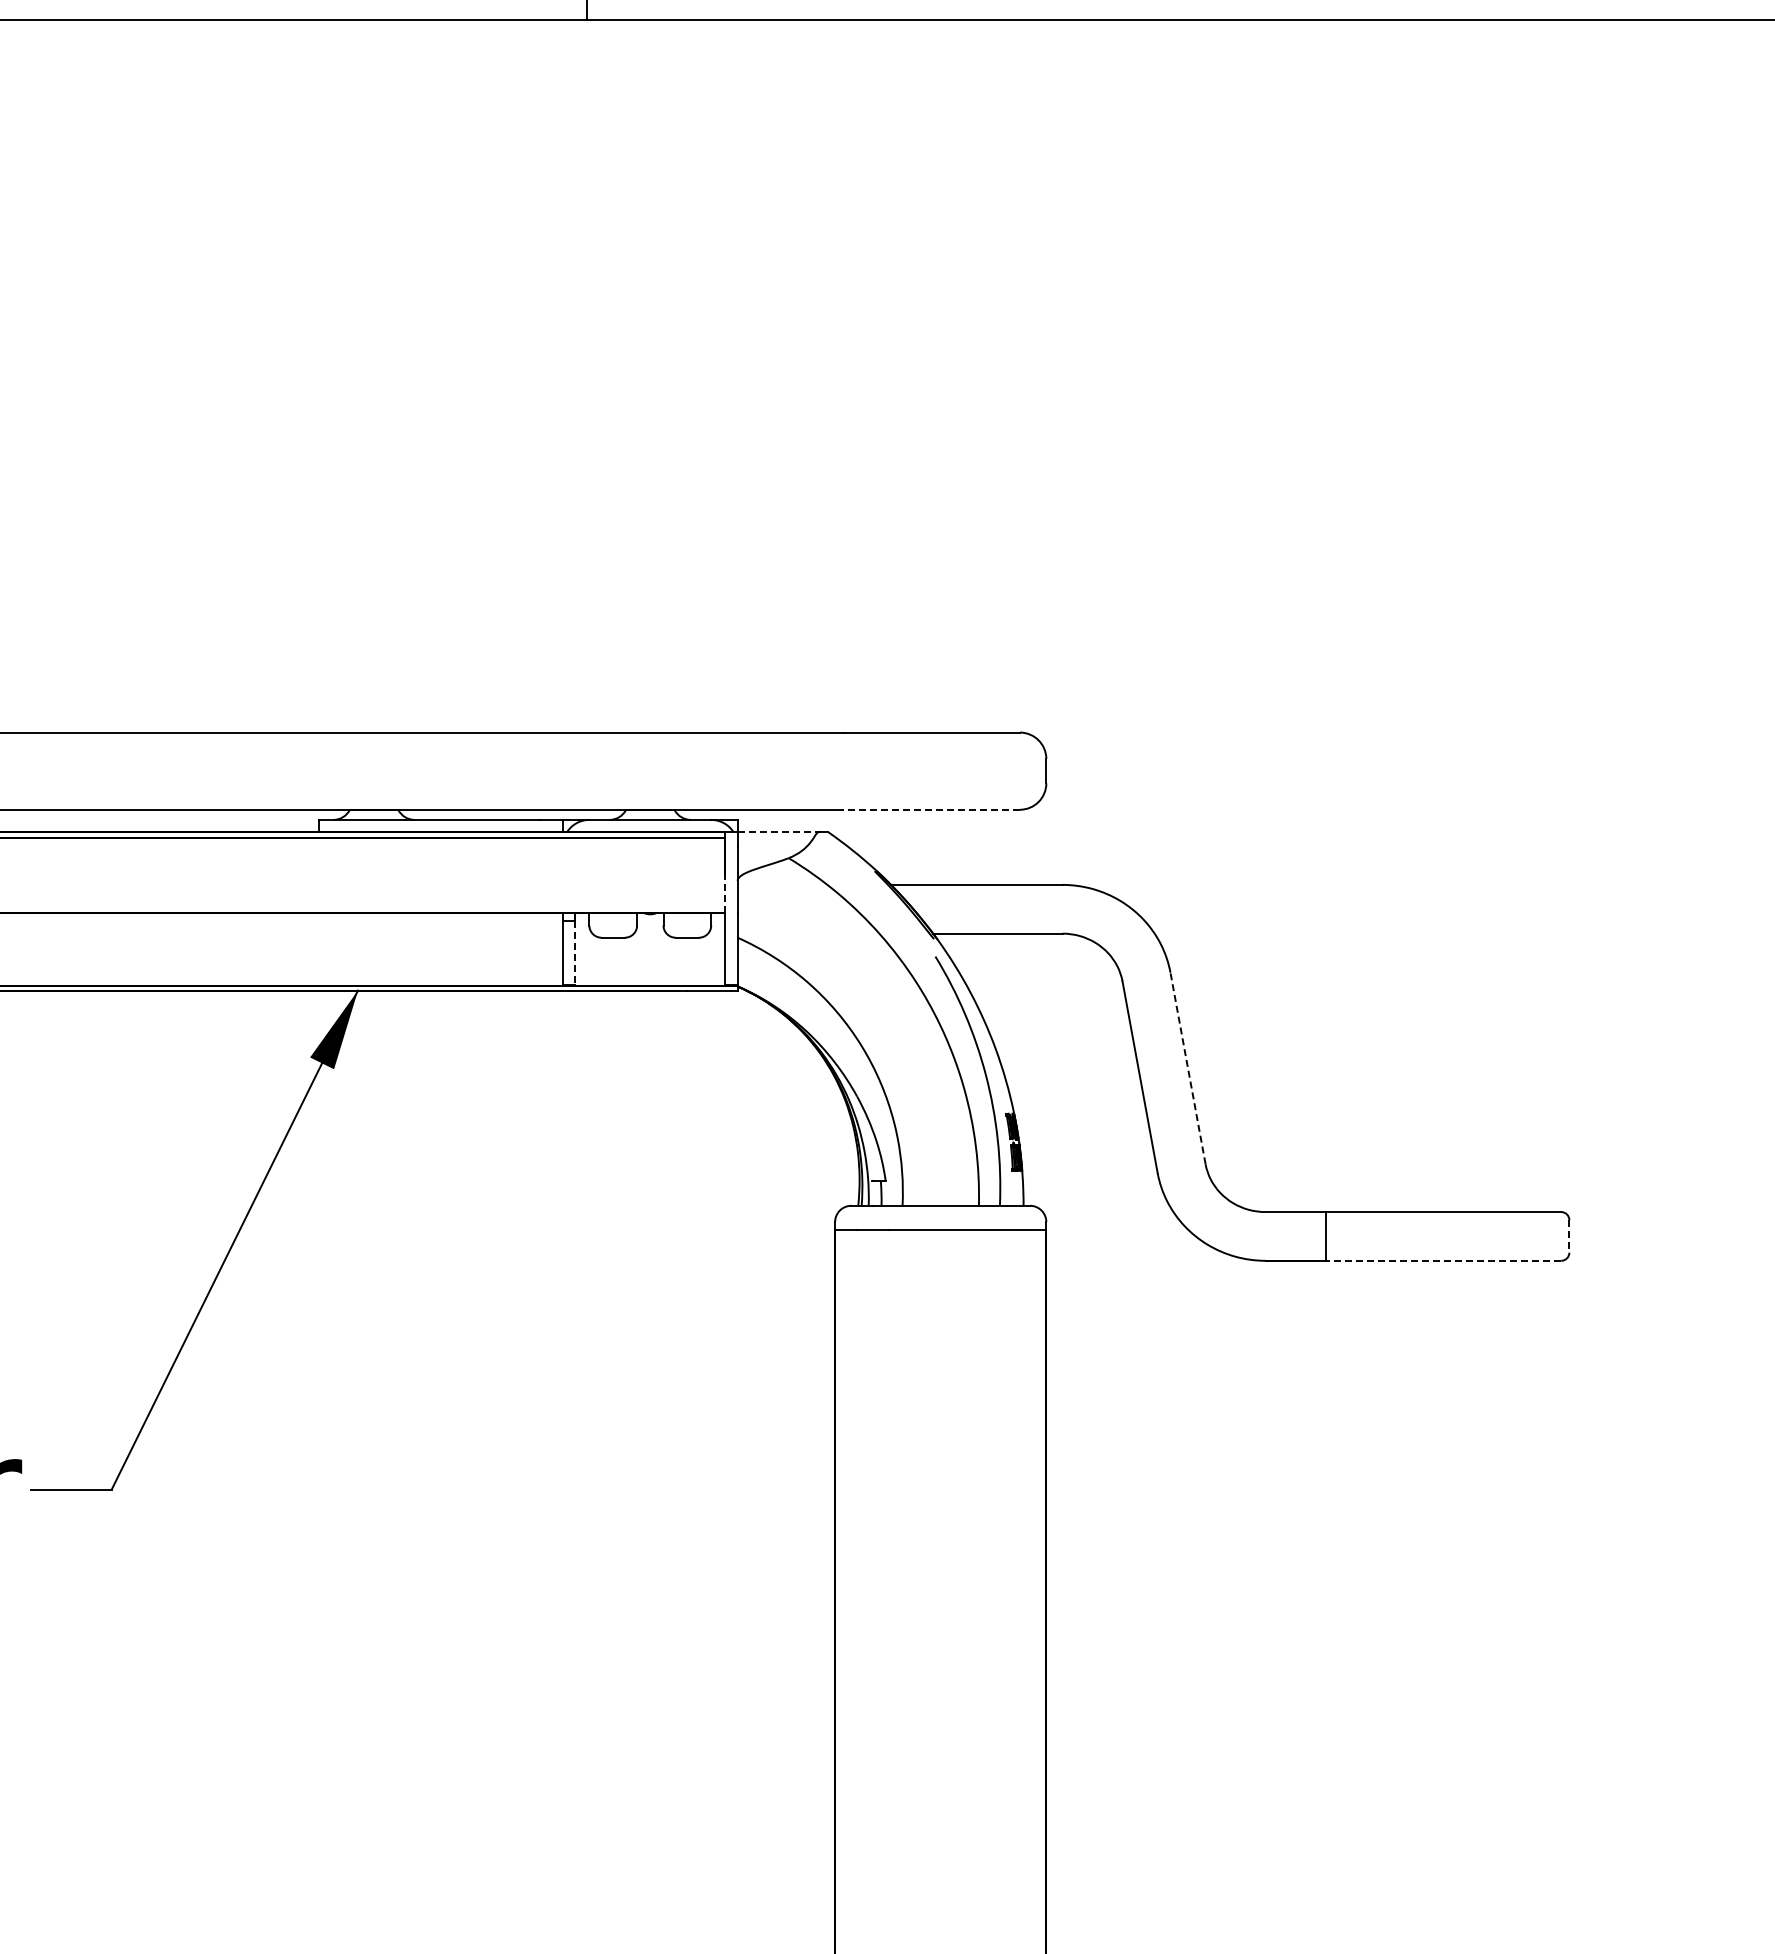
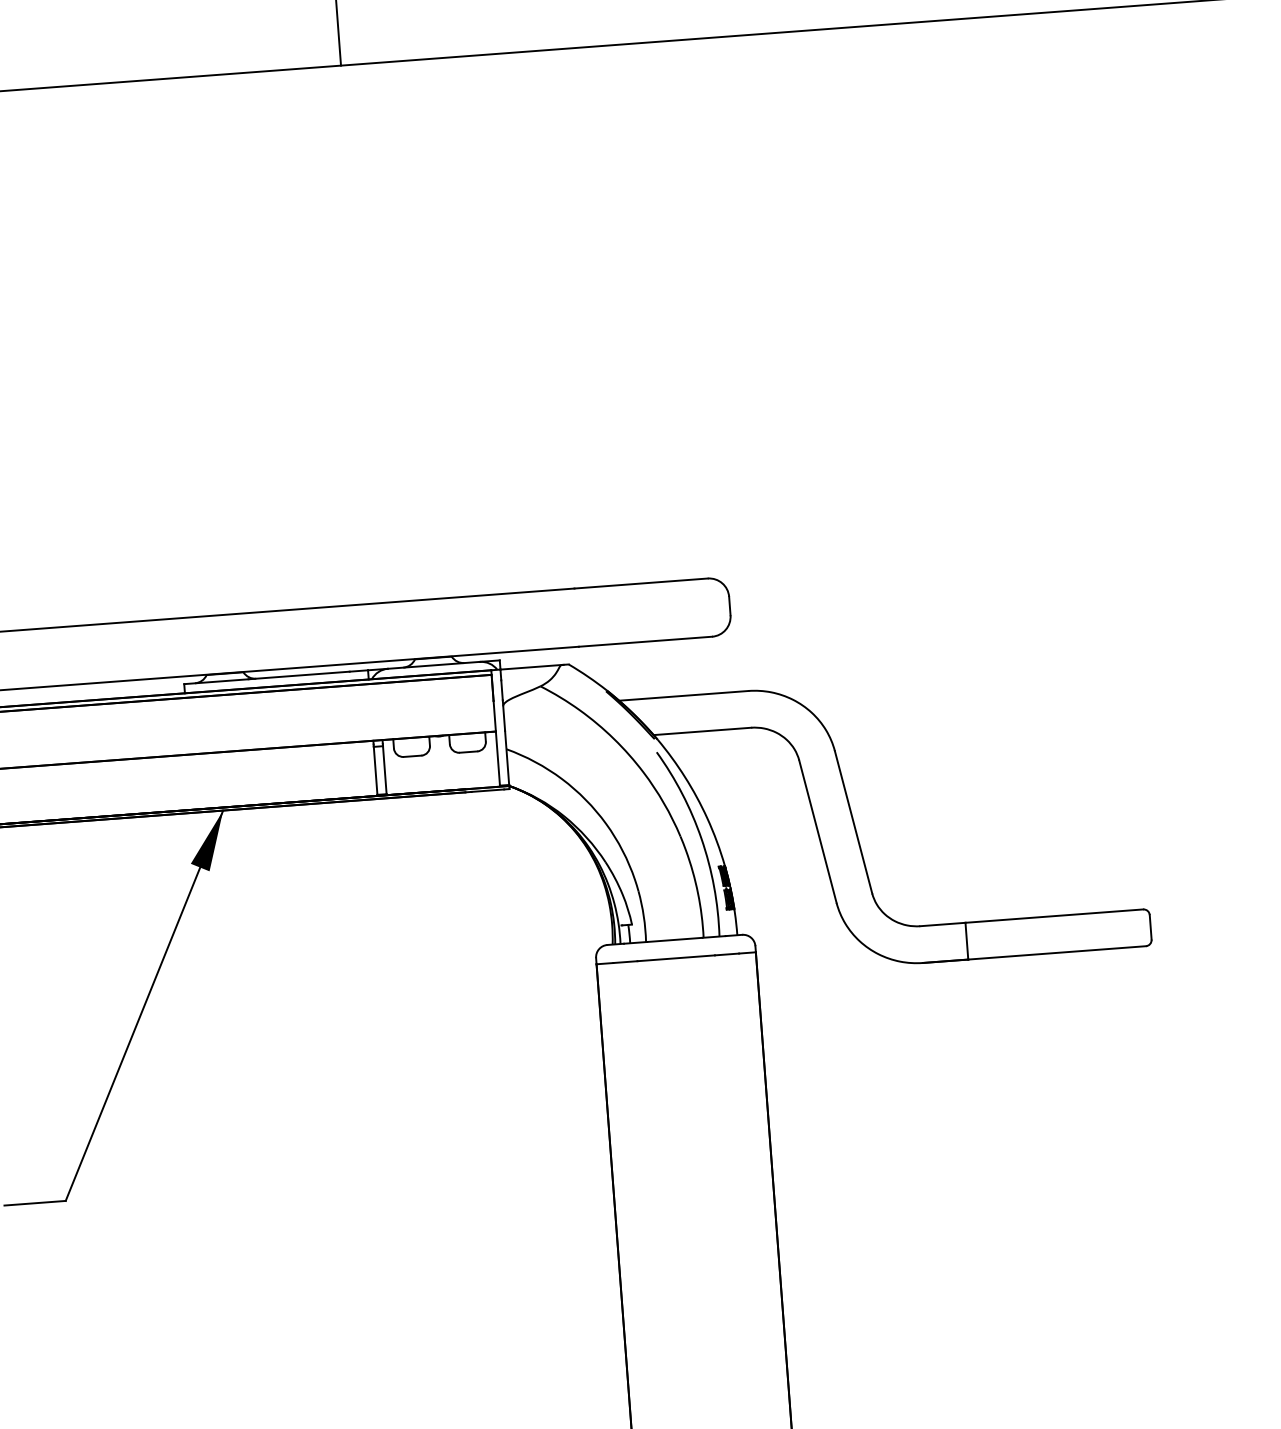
line: (931, 809) -> (645, 641), dashed -> solid
line: (778, 832) -> (531, 667), dashed -> solid
line: (725, 893) -> (494, 716), dashed -> solid
line: (575, 953) -> (385, 770), dashed -> solid
line: (1187, 1067) -> (853, 821), dashed -> solid
line: (1569, 1236) -> (1150, 927), dashed -> solid
line: (1443, 1260) -> (1057, 952), dashed -> solid

